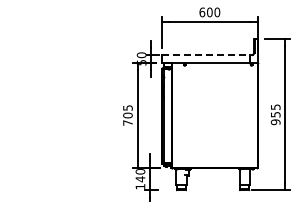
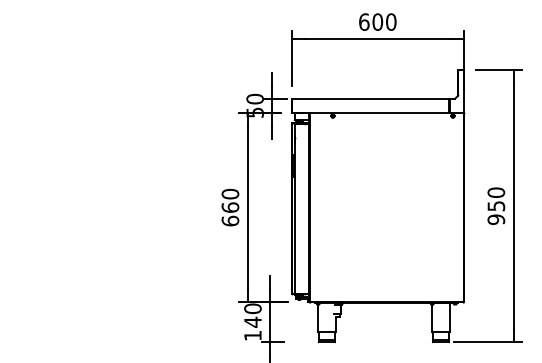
line: (205, 55) -> (369, 99), dashed -> solid
text: (275, 107) -> (495, 193), 955 -> 950
text: (127, 115) -> (229, 207), 705 -> 660

